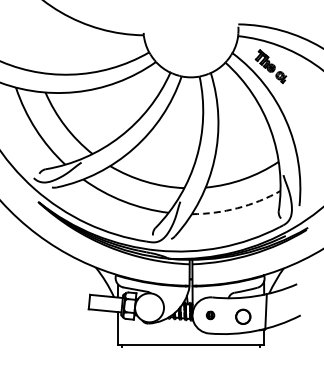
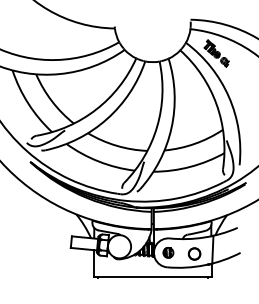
arc: (237, 208) -> (189, 167), dashed -> solid
part: (210, 315) -> (168, 252), size x1.67

